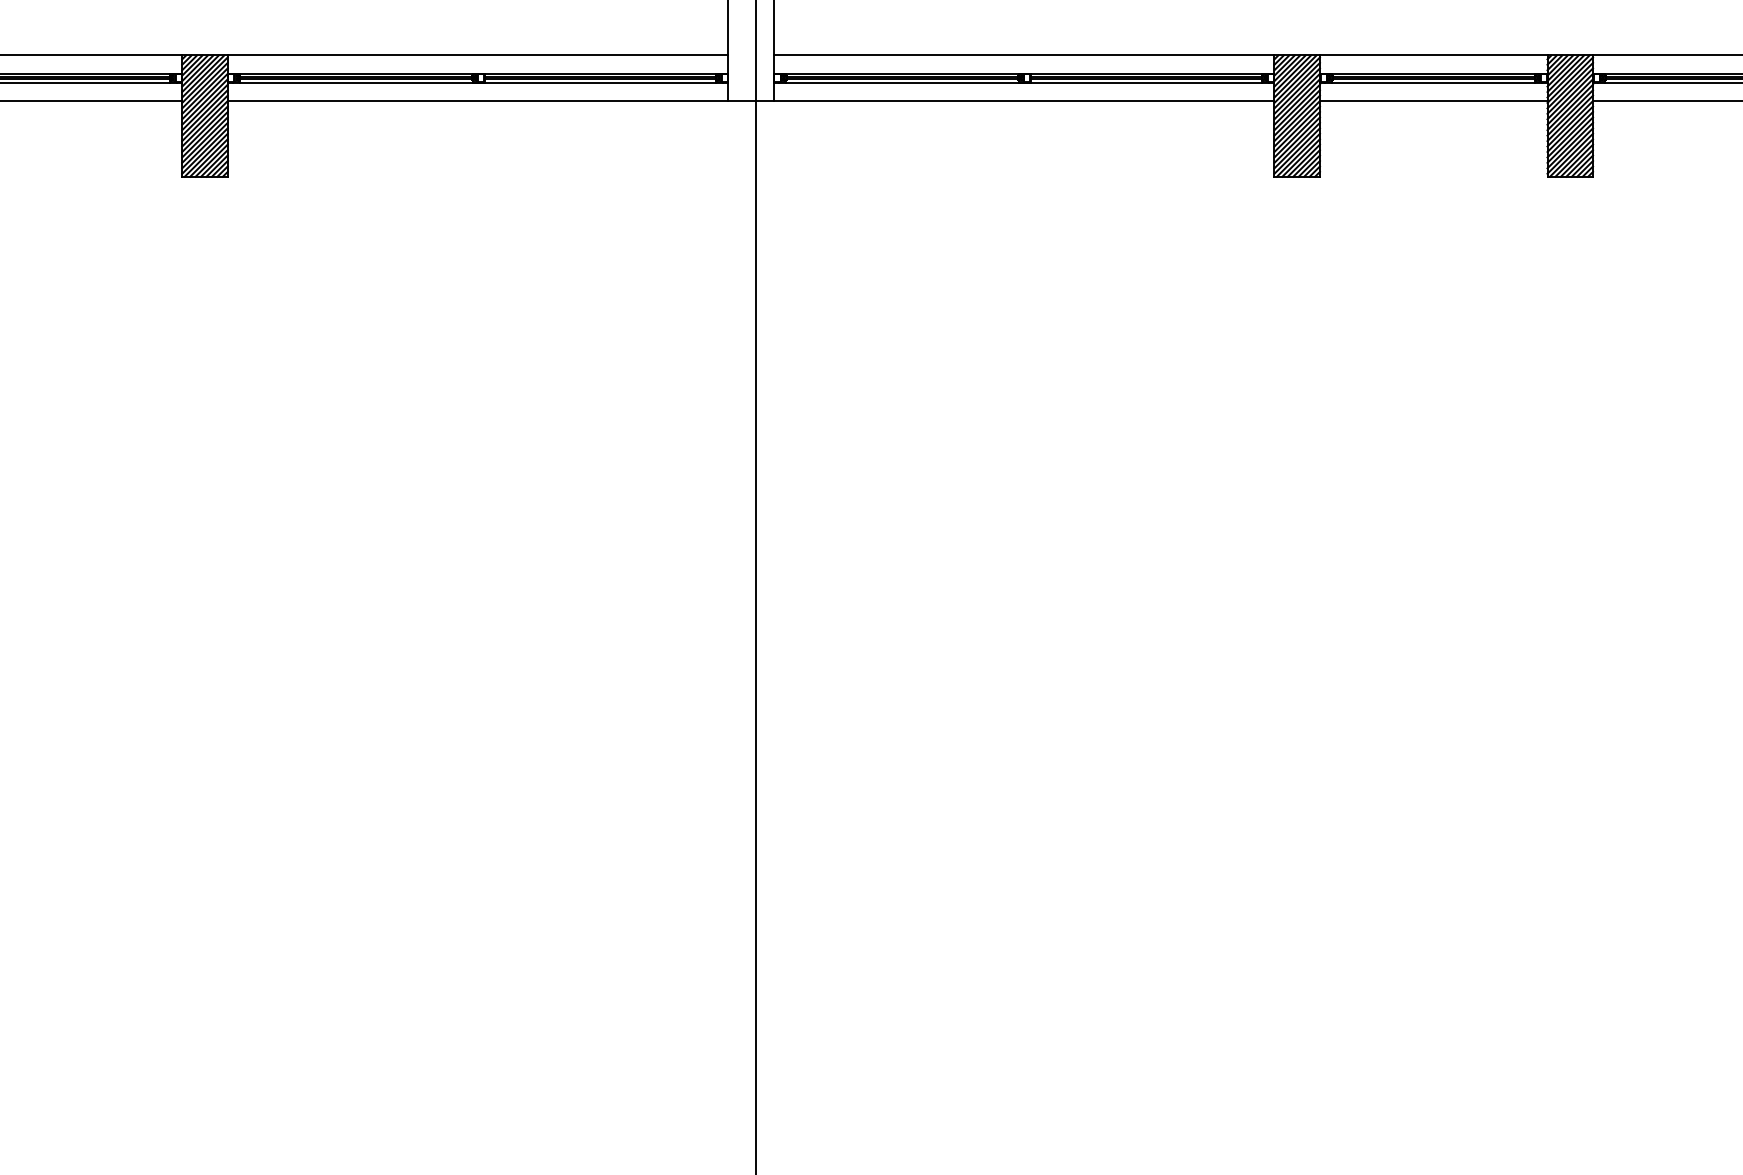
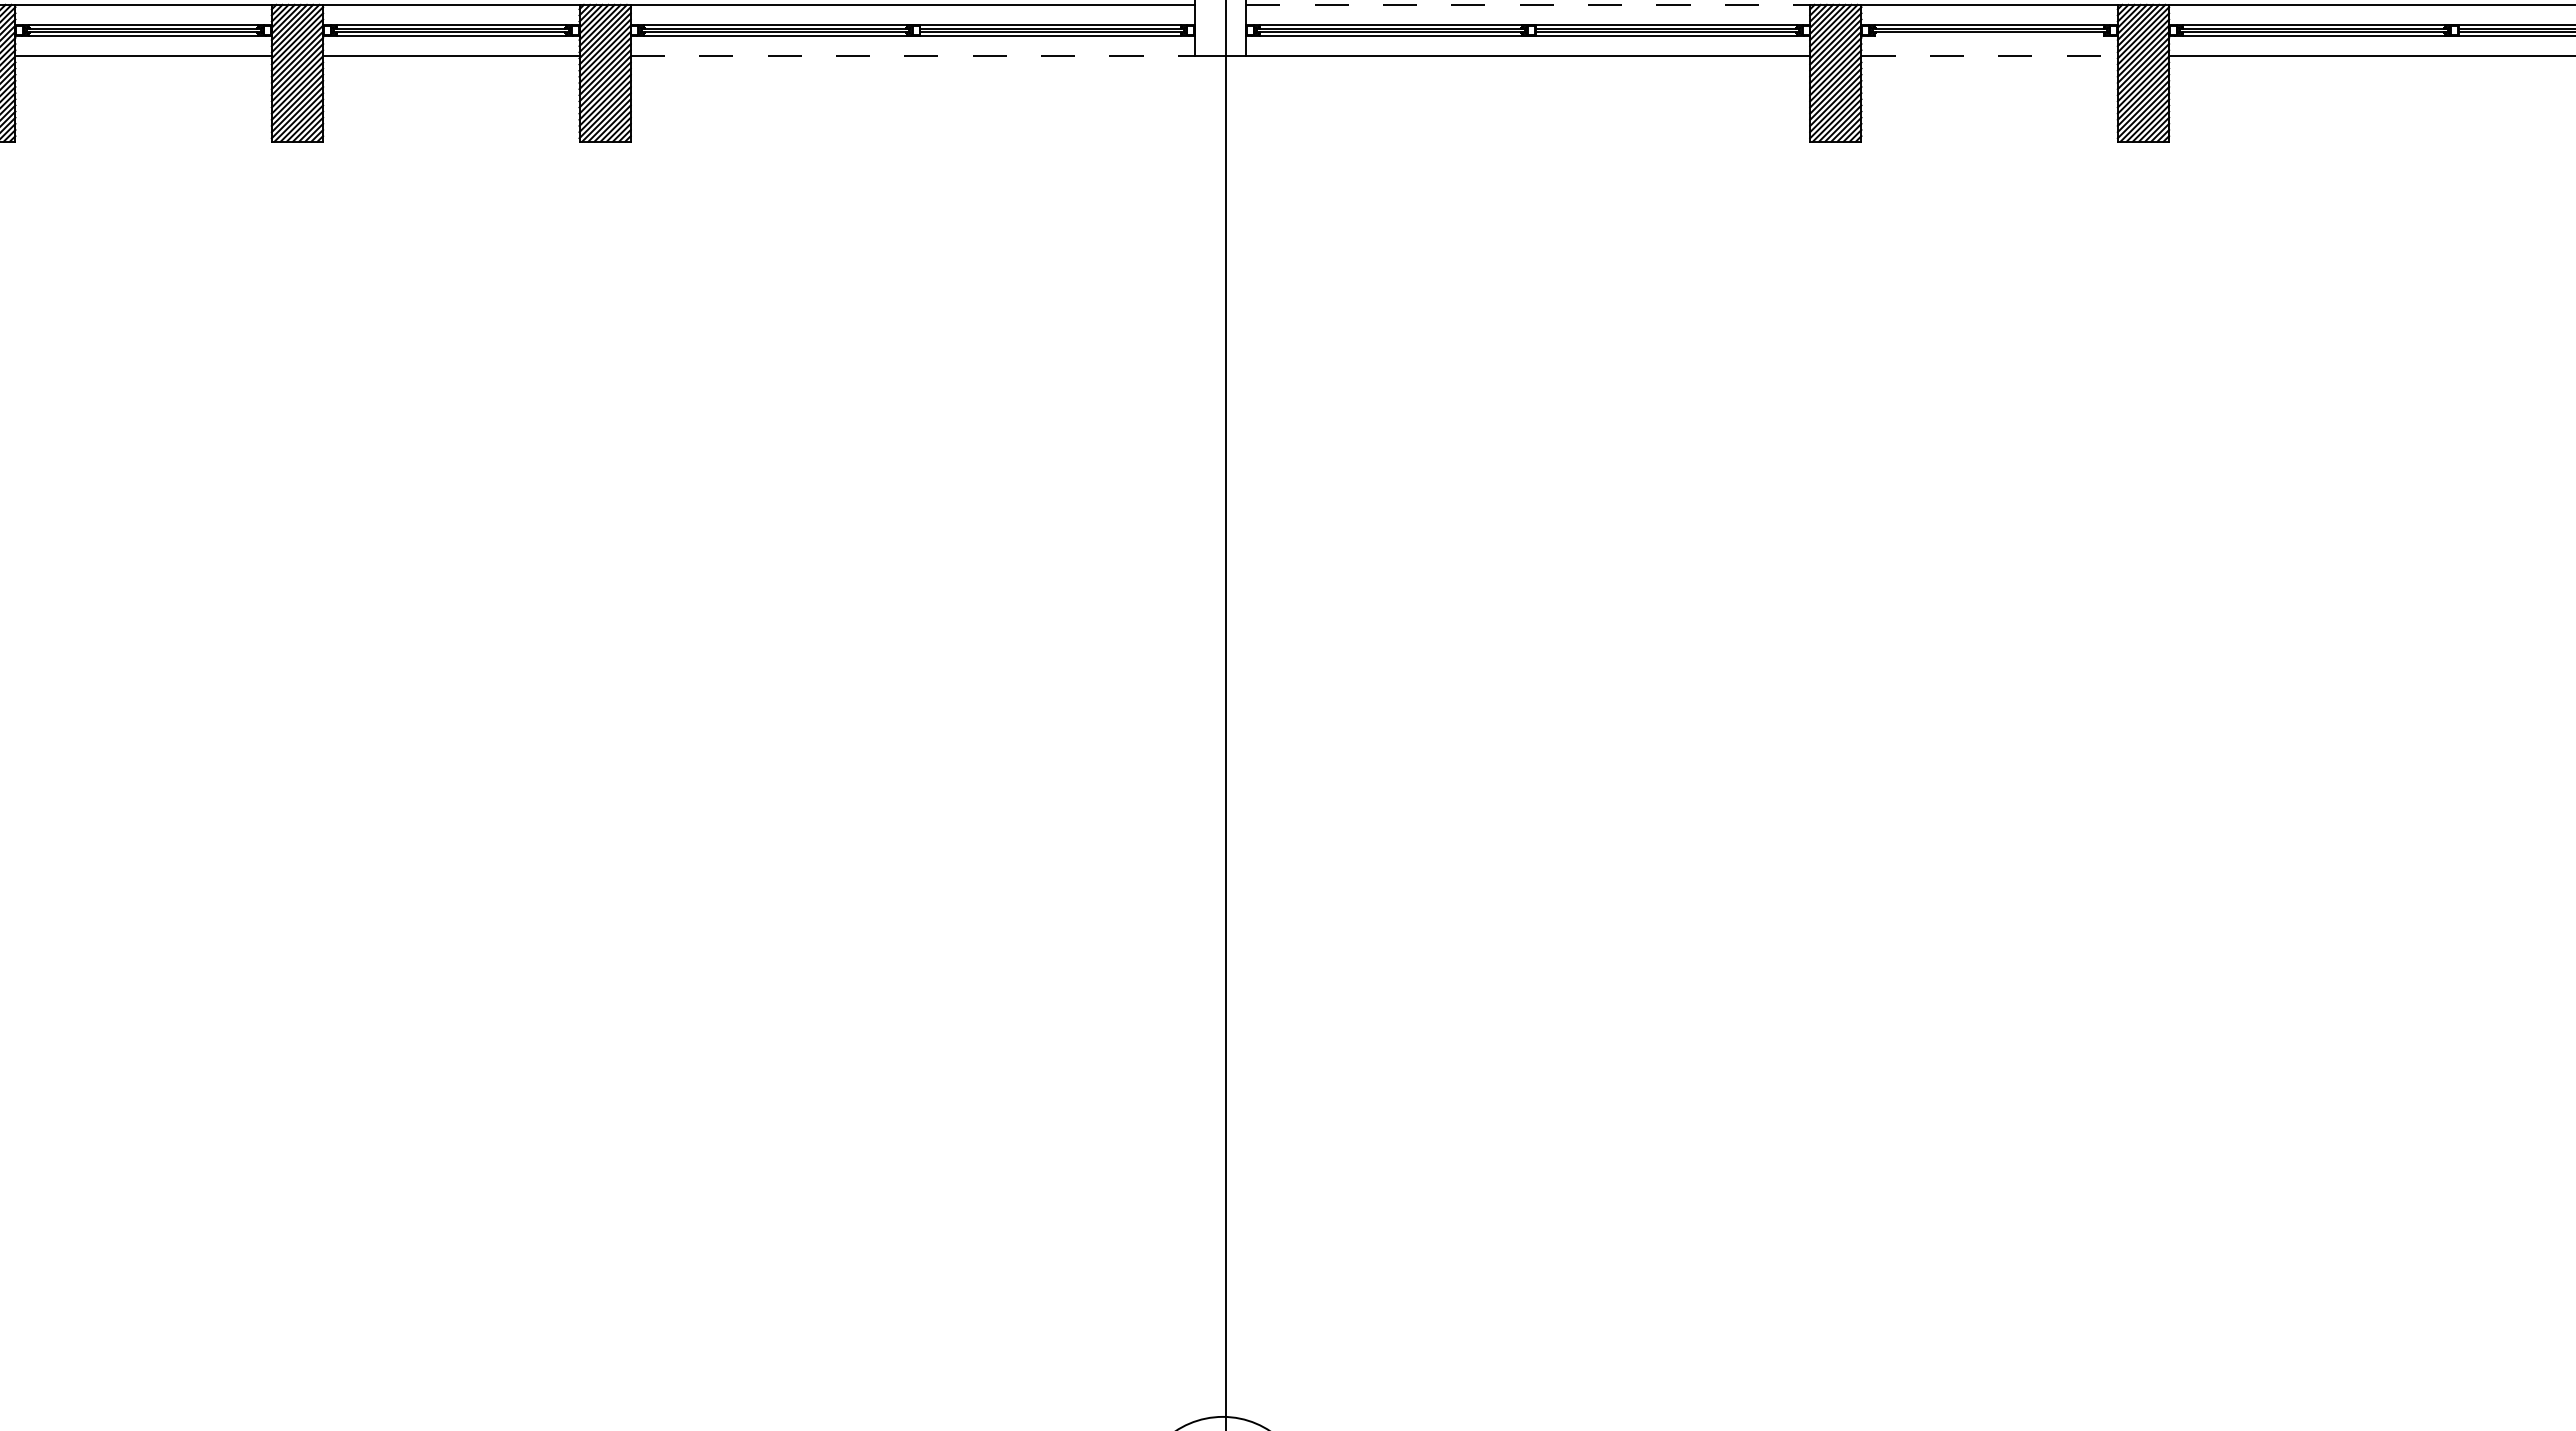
line: (1024, 55) -> (1528, 4), solid -> dashed
line: (1433, 82) -> (1989, 35), removed
line: (478, 101) -> (913, 56), solid -> dashed
line: (1434, 101) -> (1990, 56), solid -> dashed

